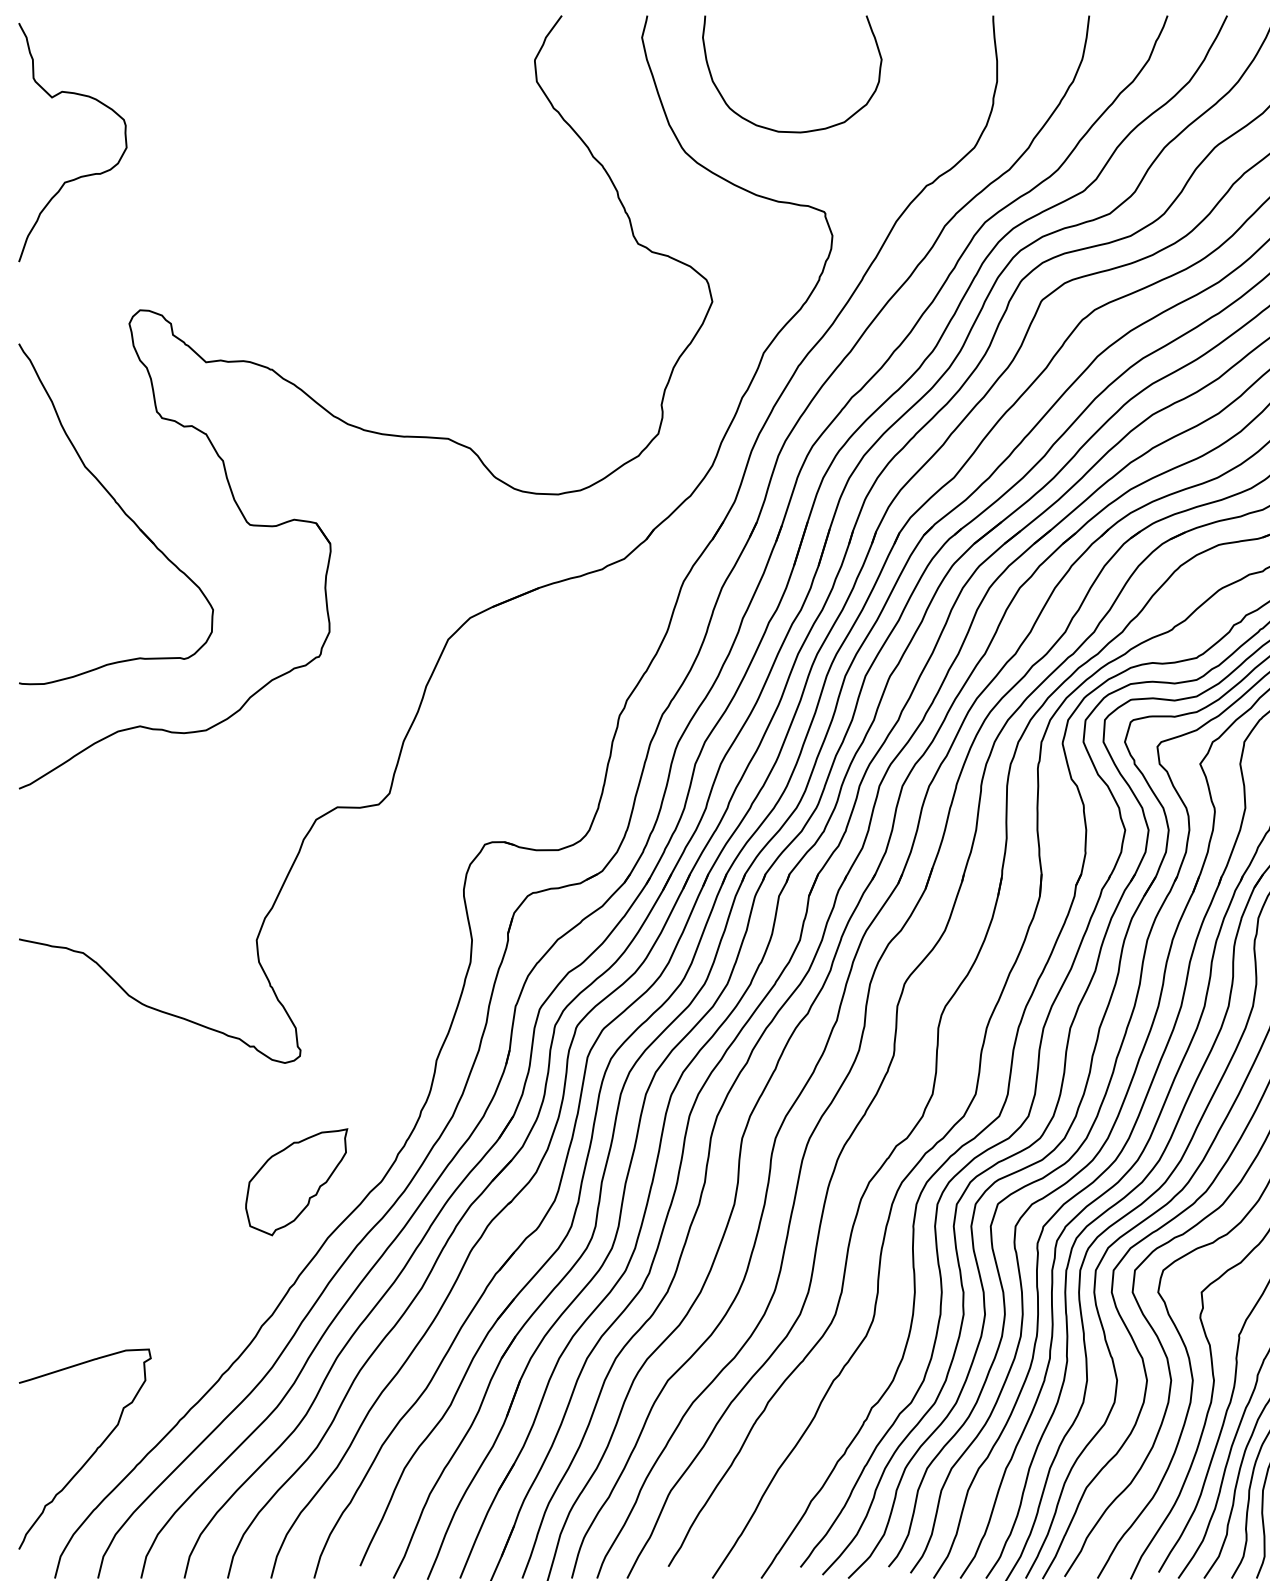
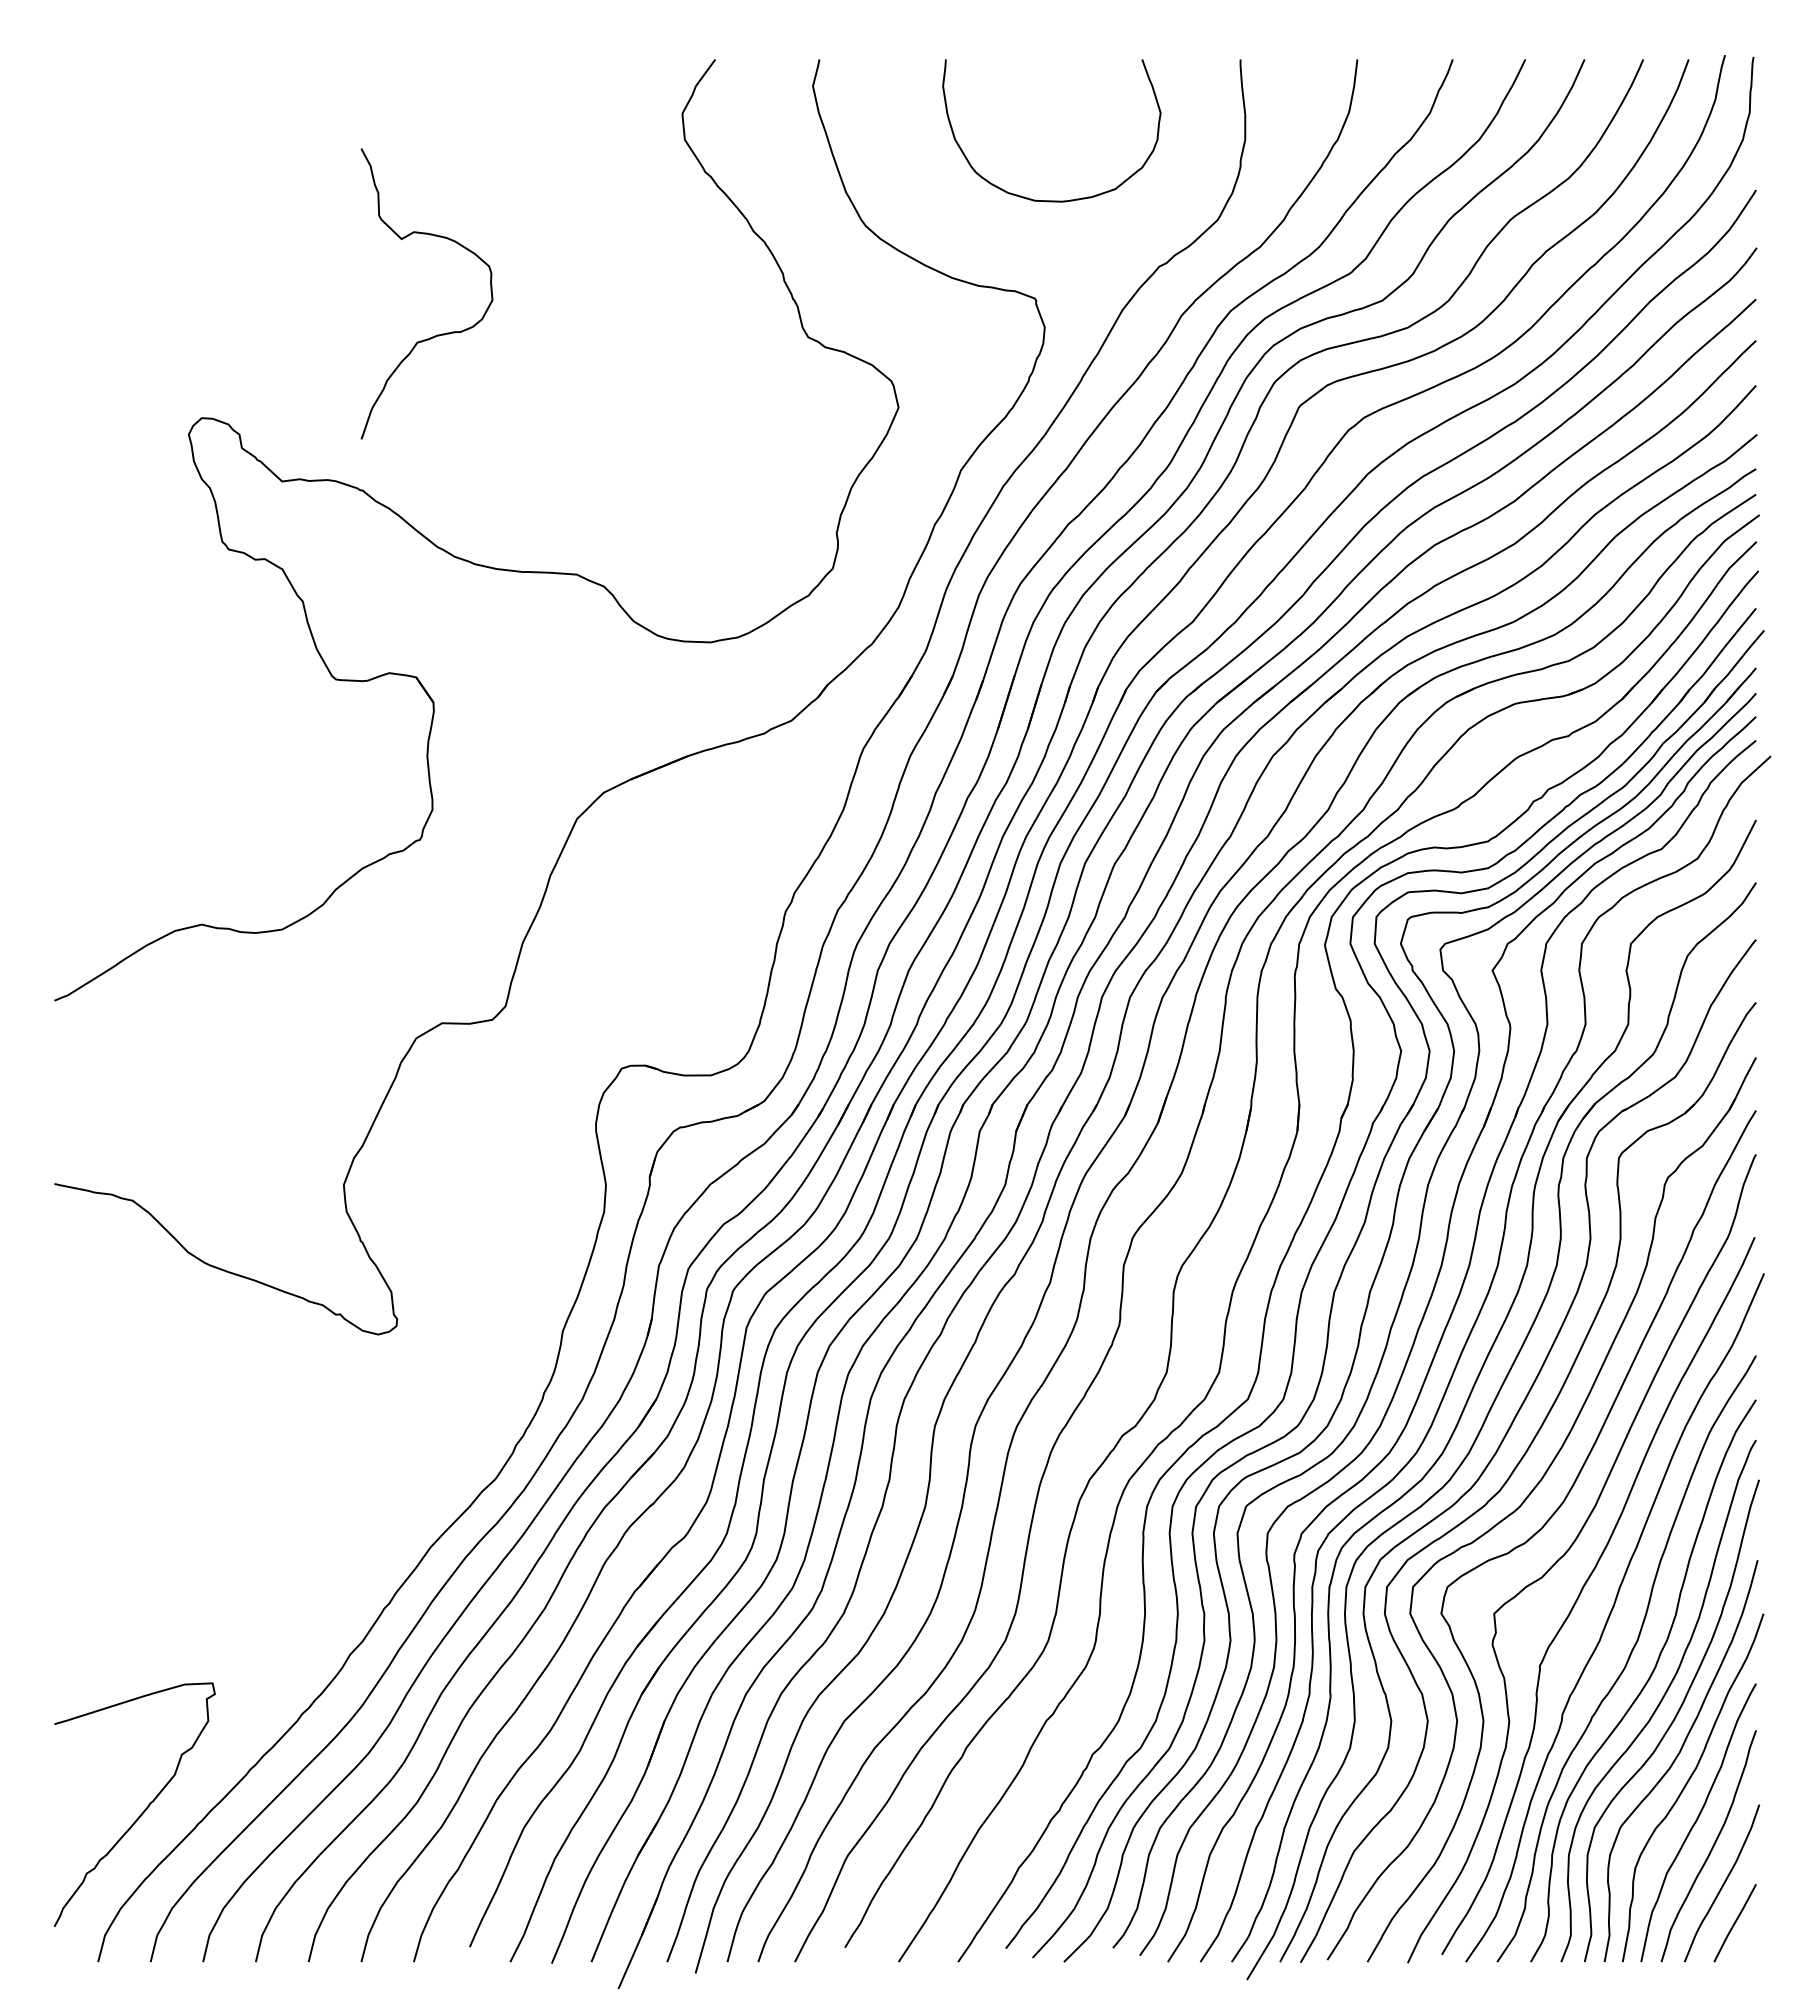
curve: (792, 131) -> (1051, 200), moved
curve: (81, 175) -> (437, 334), moved
part: (120, 509) -> (178, 660), removed
part: (296, 1182) -> (392, 1479), removed

